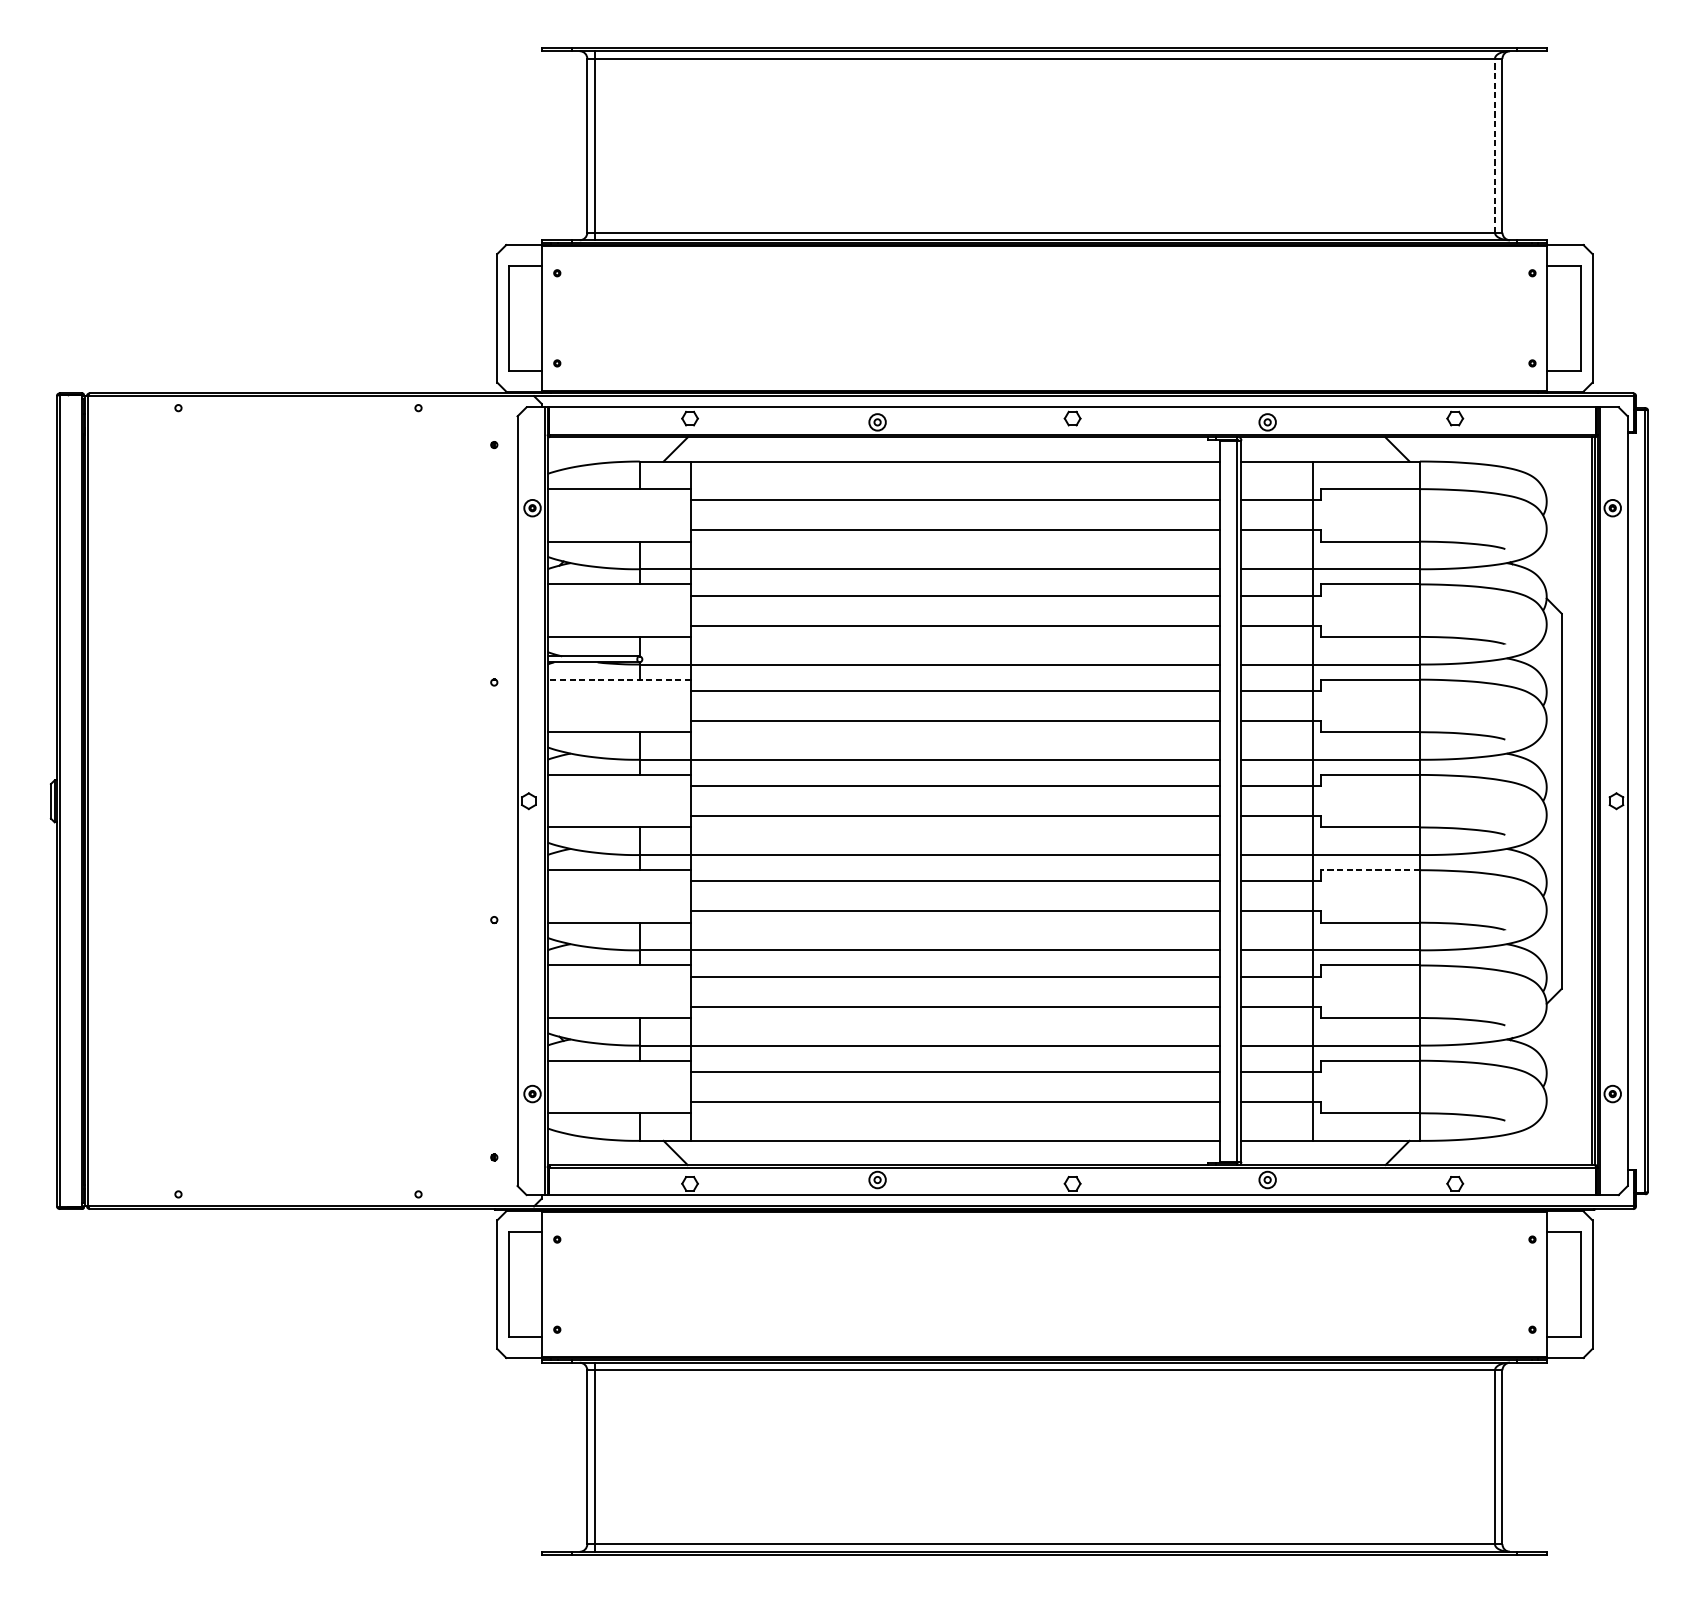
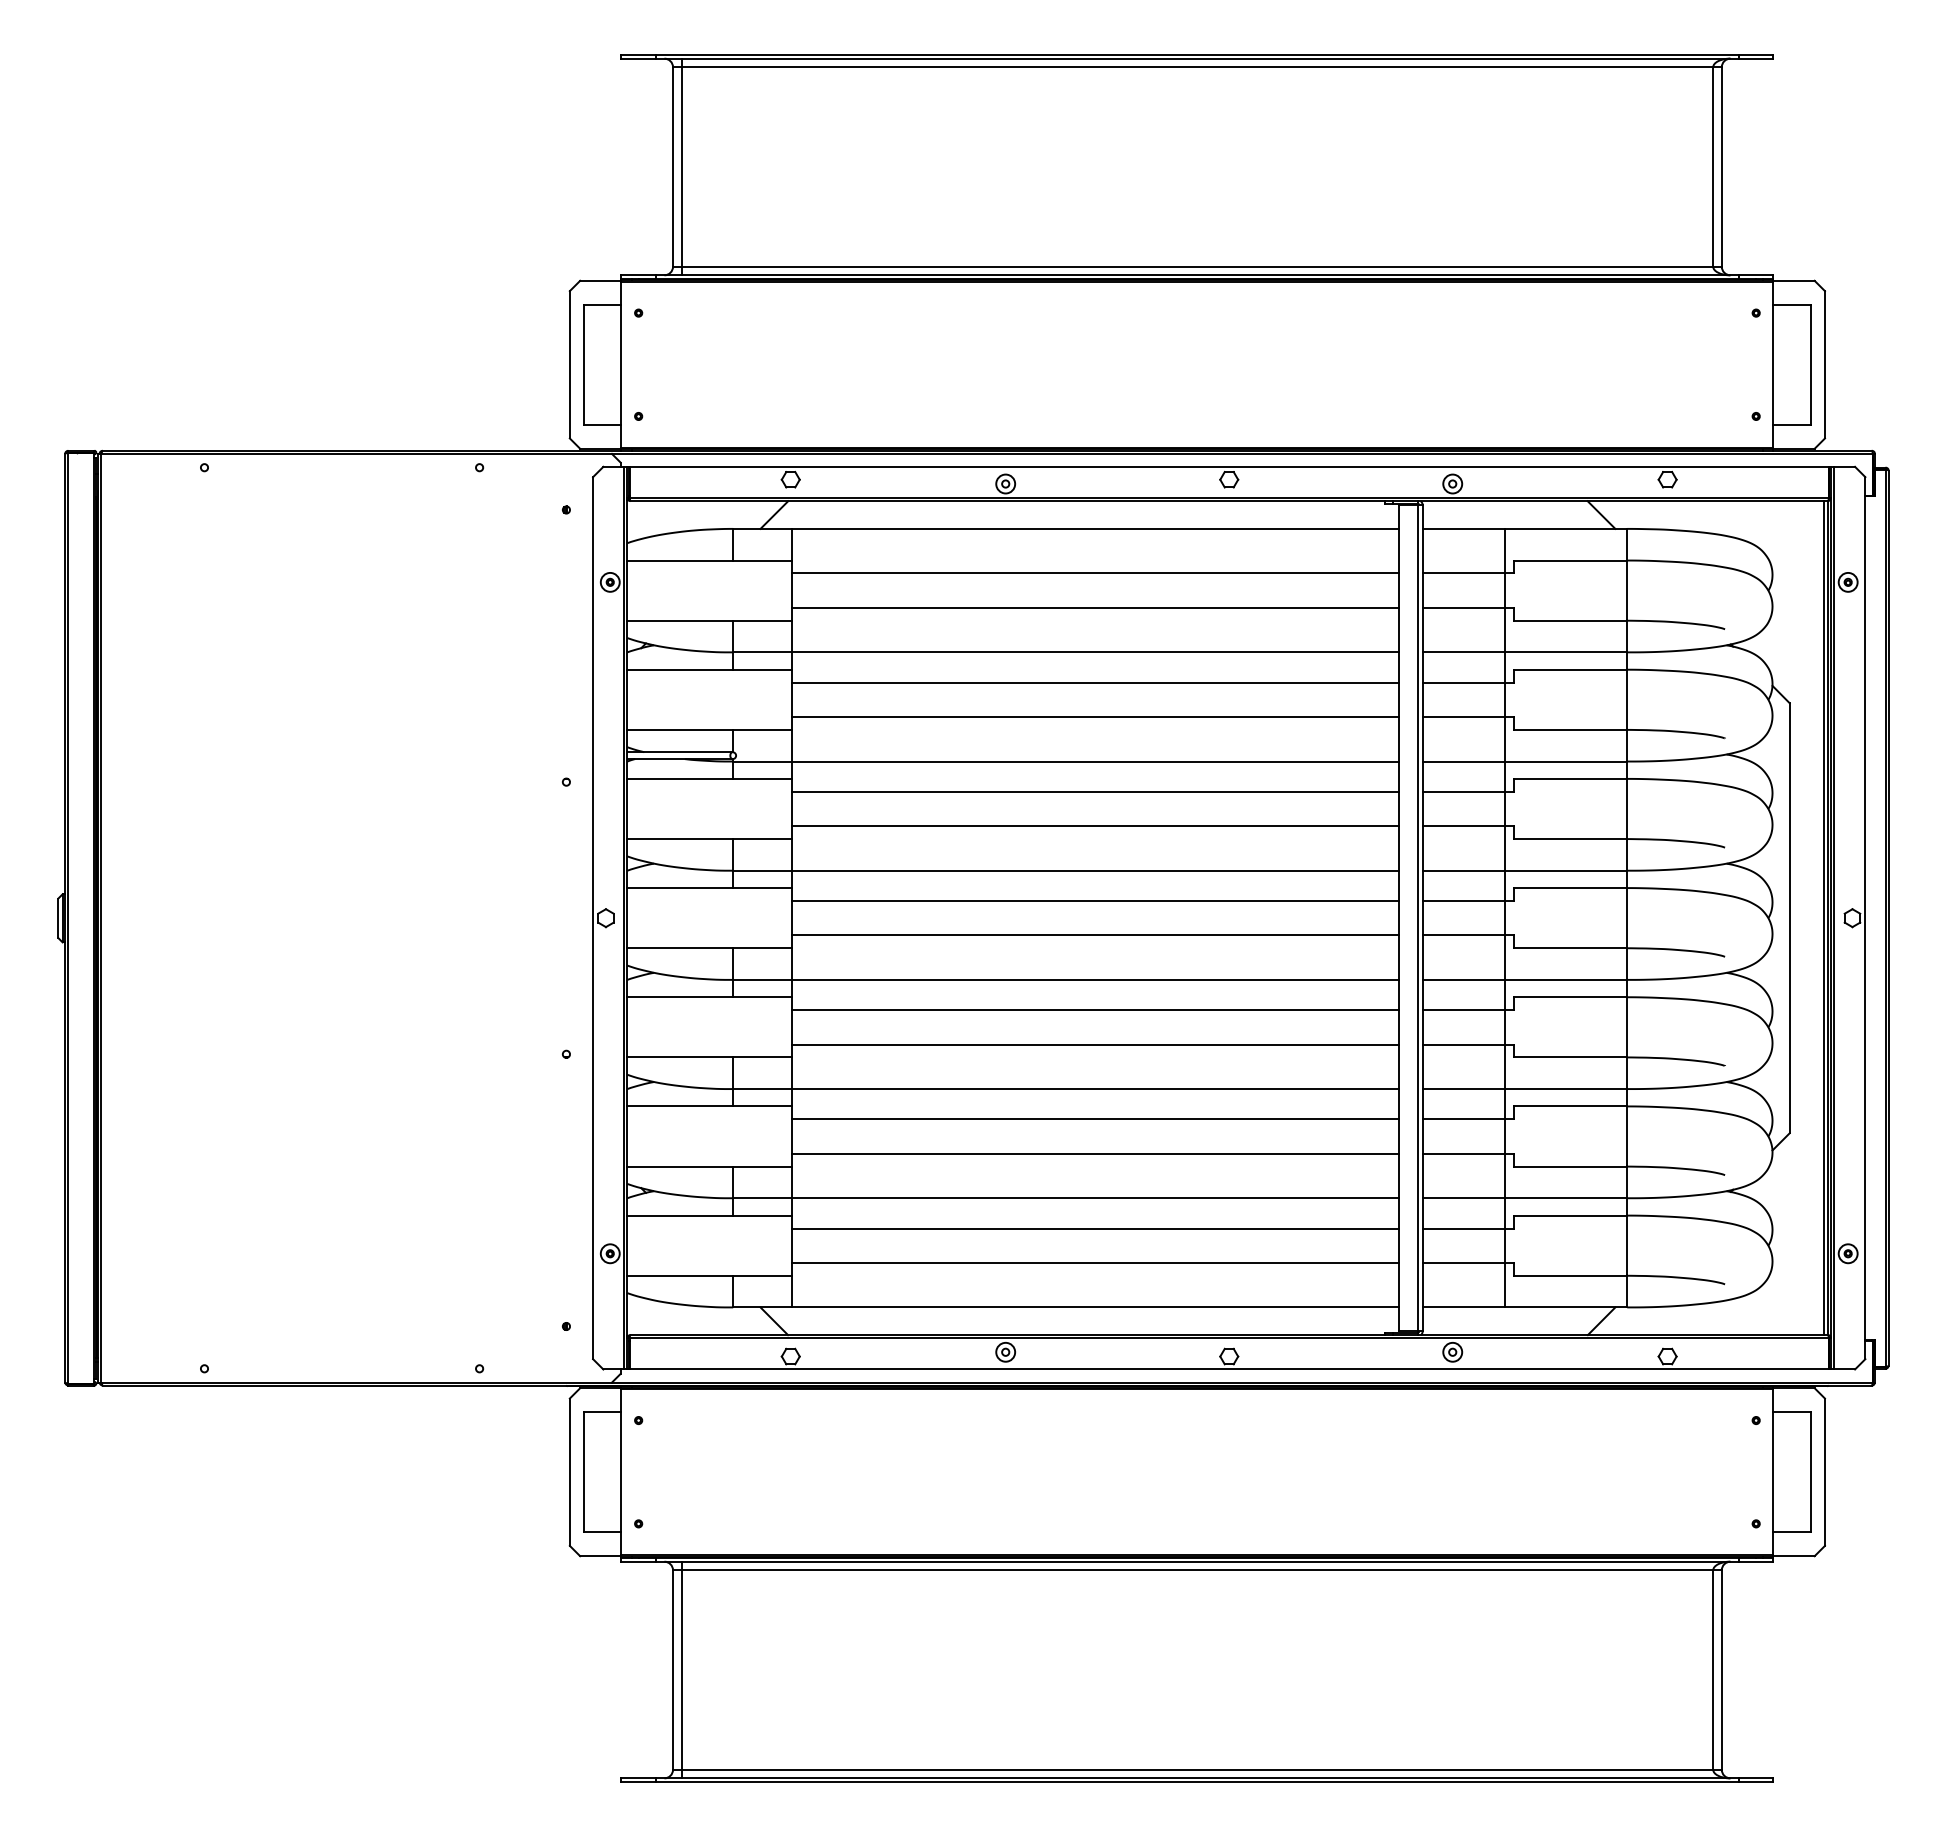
line: (1495, 145) -> (1713, 166), dashed -> solid
line: (619, 679) -> (709, 778), dashed -> solid
line: (1370, 870) -> (1570, 997), dashed -> solid

